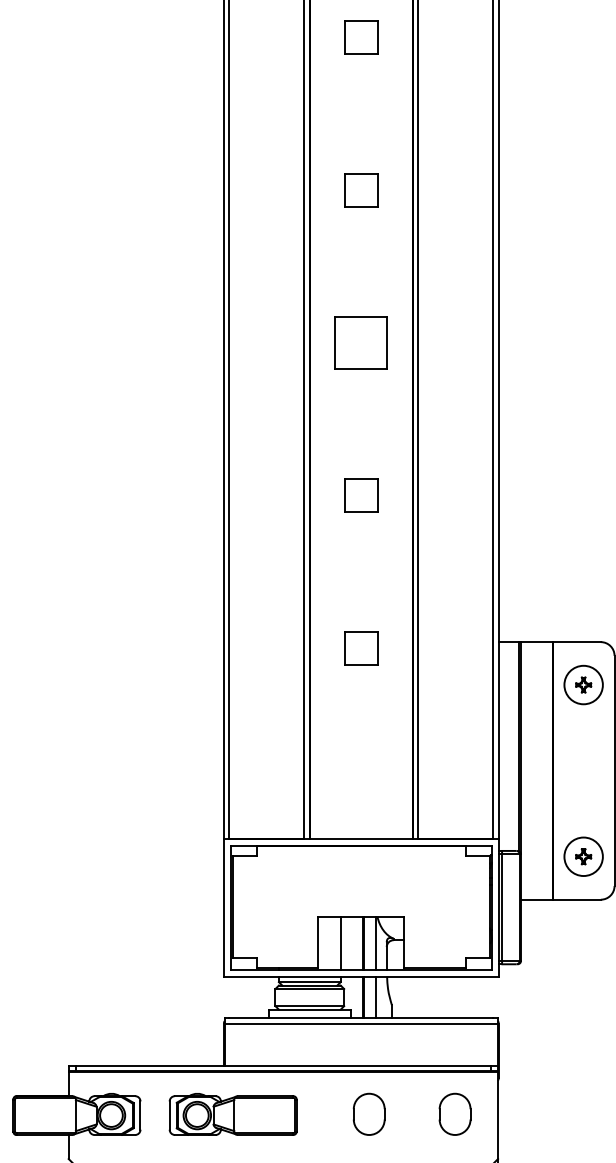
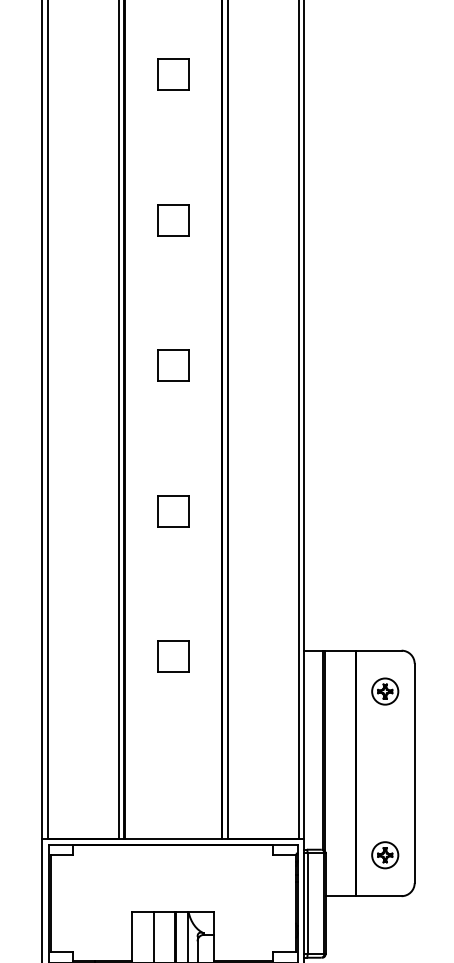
part: (361, 342) -> (173, 365), size x0.62
circle: (583, 684) -> (385, 691), size x0.71
circle: (583, 856) -> (385, 855), size x0.71

